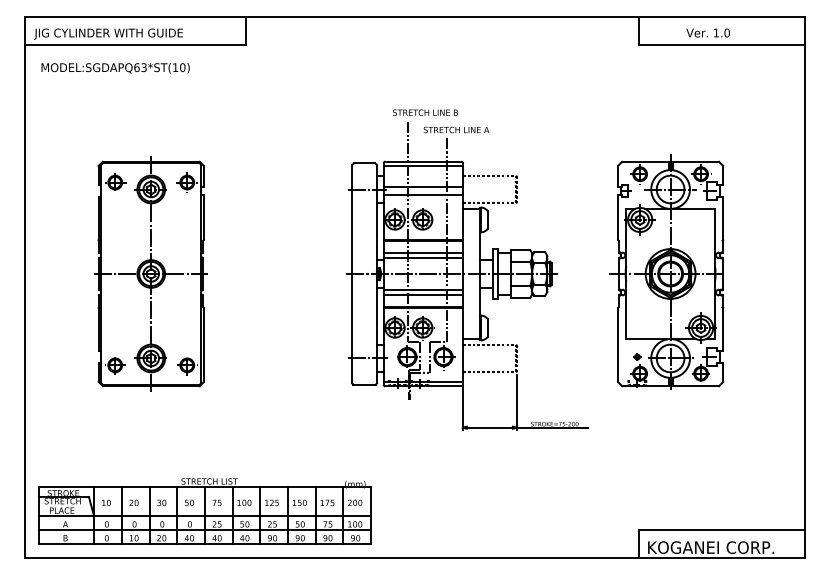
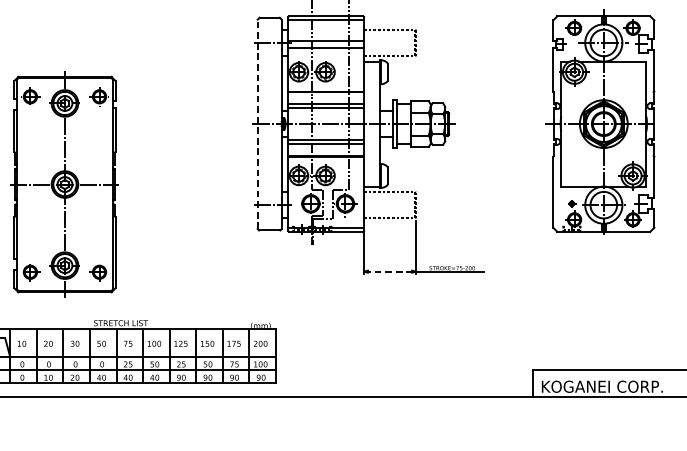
part: (666, 271) -> (599, 121), moved
part: (150, 273) -> (64, 184), moved
line: (352, 273) -> (258, 123), solid -> dashed
line: (490, 427) -> (390, 271), solid -> dashed

